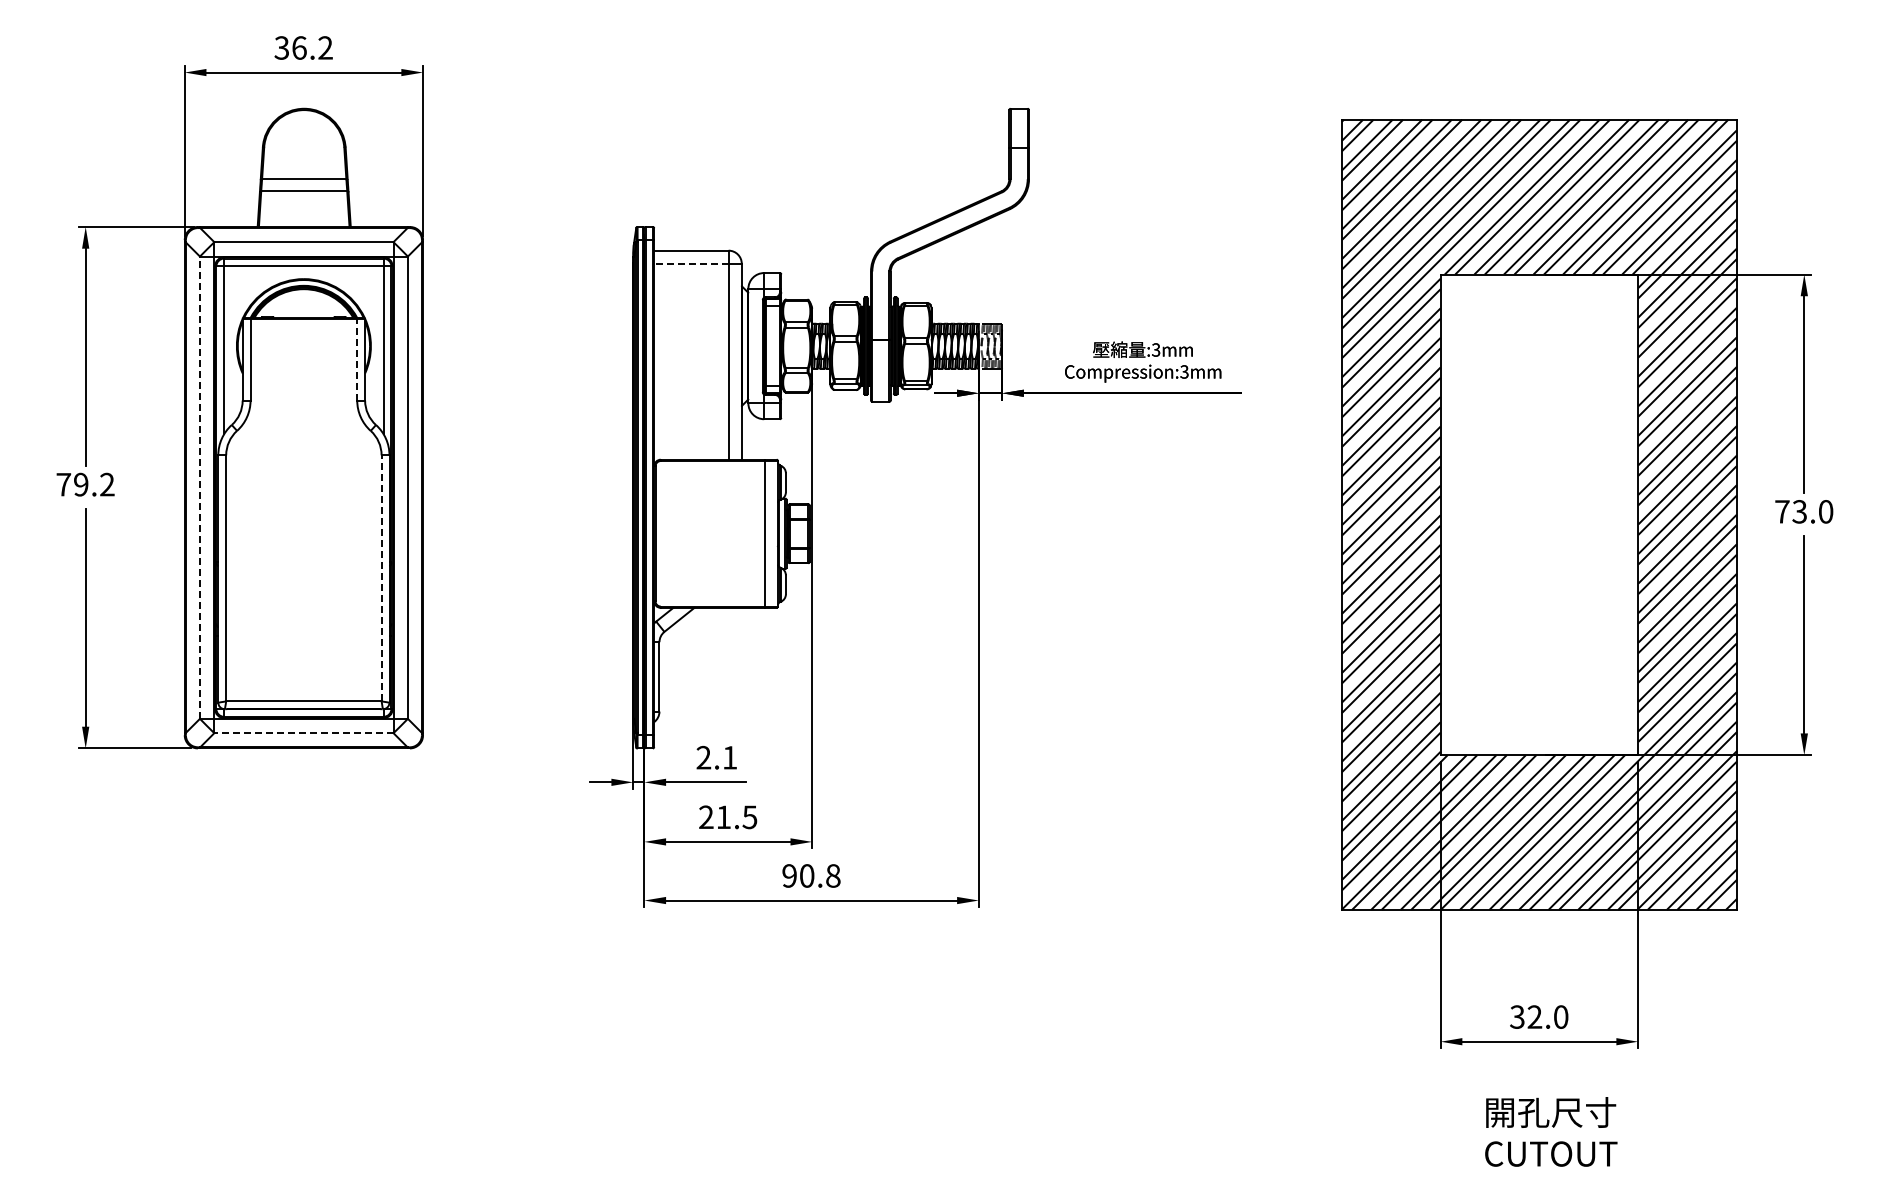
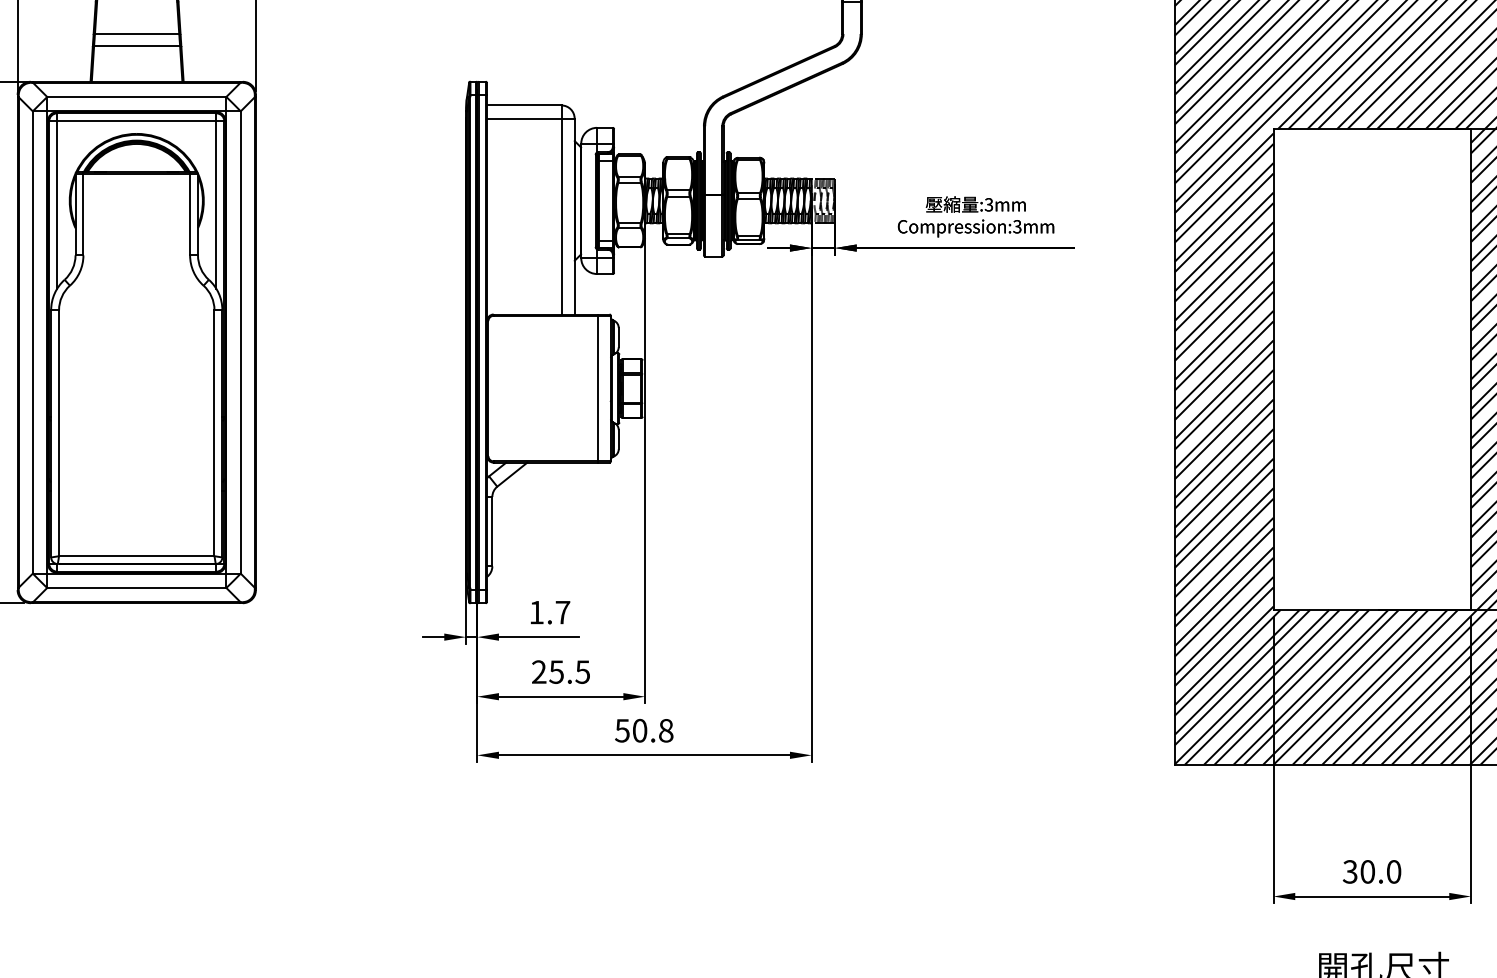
line: (690, 263) -> (523, 118), dashed -> solid
line: (357, 359) -> (190, 214), dashed -> solid
line: (200, 487) -> (33, 342), dashed -> solid
line: (381, 577) -> (214, 432), dashed -> solid
line: (303, 733) -> (136, 588), dashed -> solid
text: (716, 757) -> (549, 612), 2.1 -> 1.7
text: (723, 817) -> (556, 672), 21.5 -> 25.5
text: (789, 875) -> (622, 730), 90.8 -> 50.8
text: (1534, 1016) -> (1367, 871), 32.0 -> 30.0

